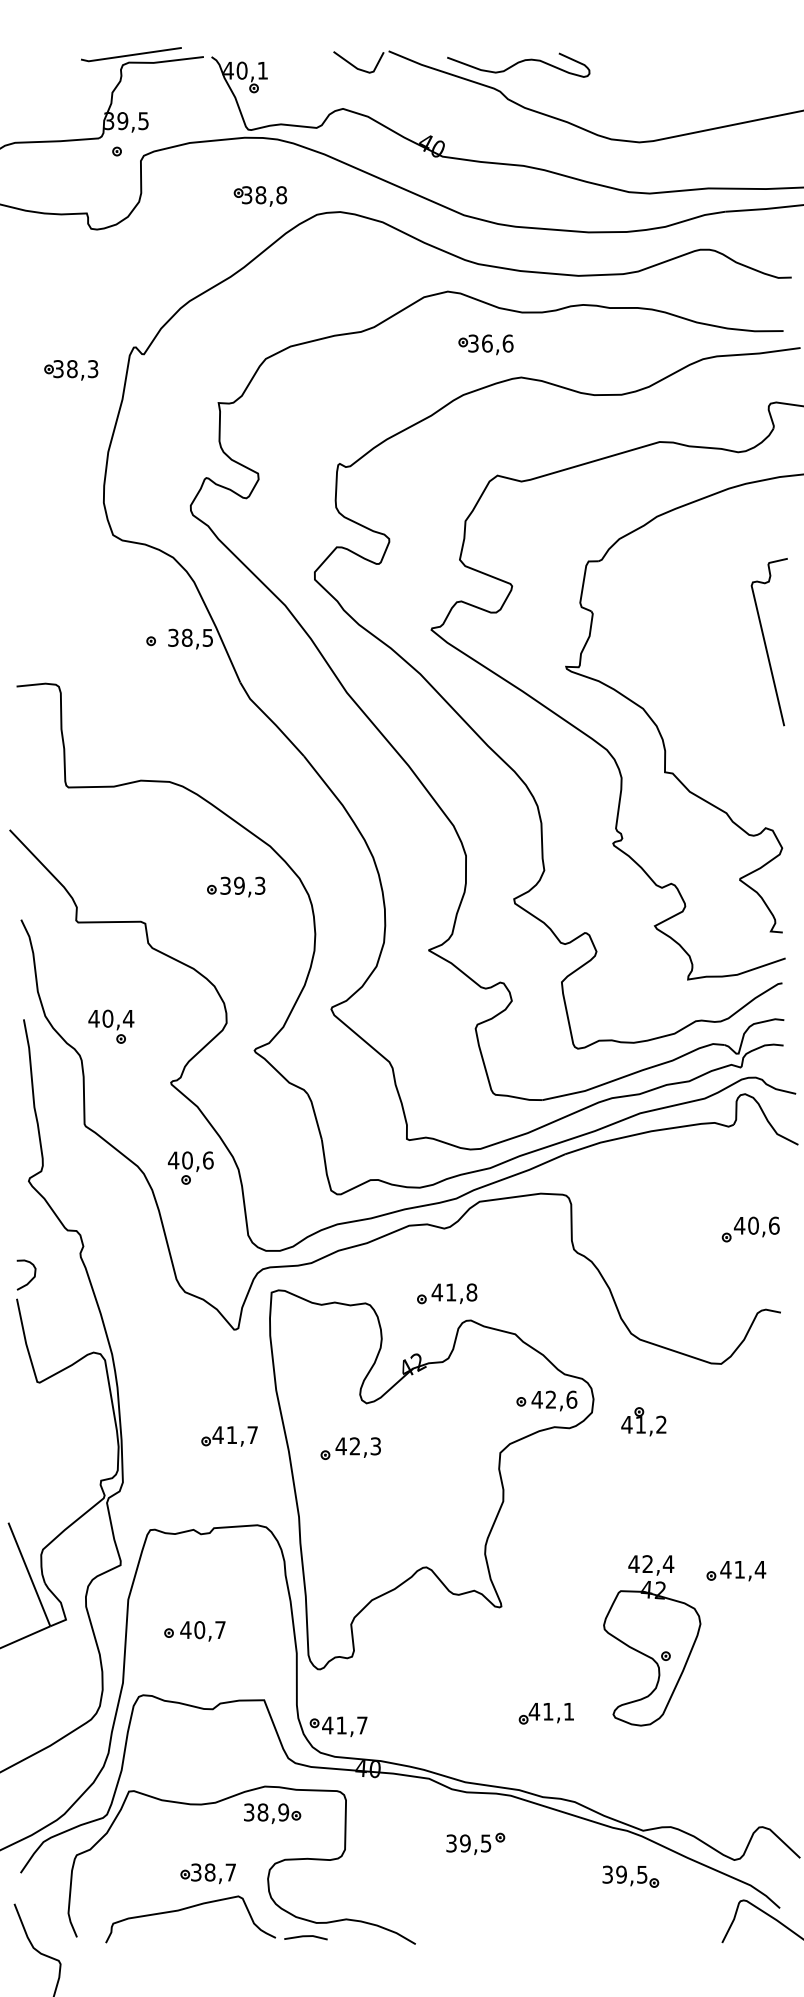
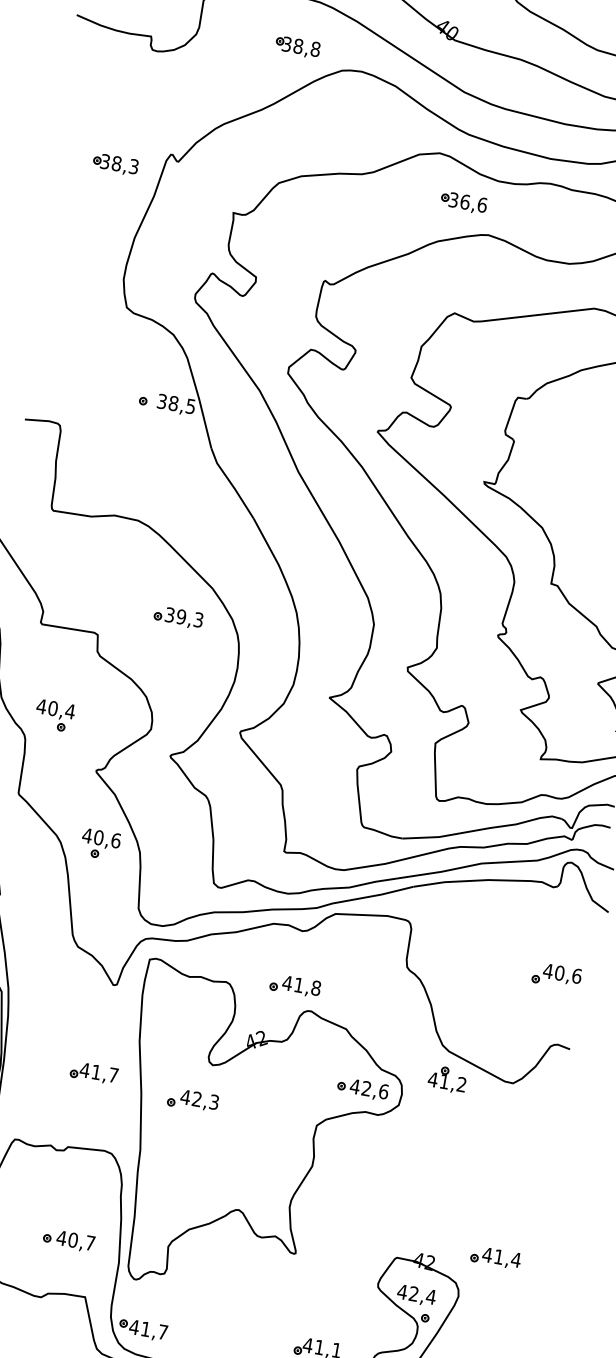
part: (643, 1421) -> (447, 1079), moved
text: (651, 1565) -> (416, 1295), moved
part: (194, 1631) -> (68, 1240), moved

